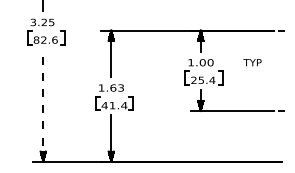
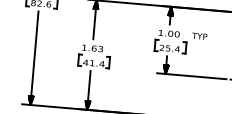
text: (252, 62) -> (199, 36), moved
line: (43, 105) -> (34, 58), dashed -> solid

